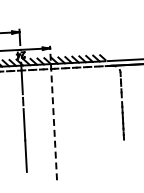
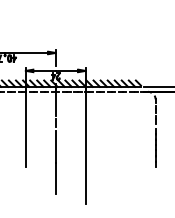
line: (53, 112) -> (85, 135), dashed -> solid

